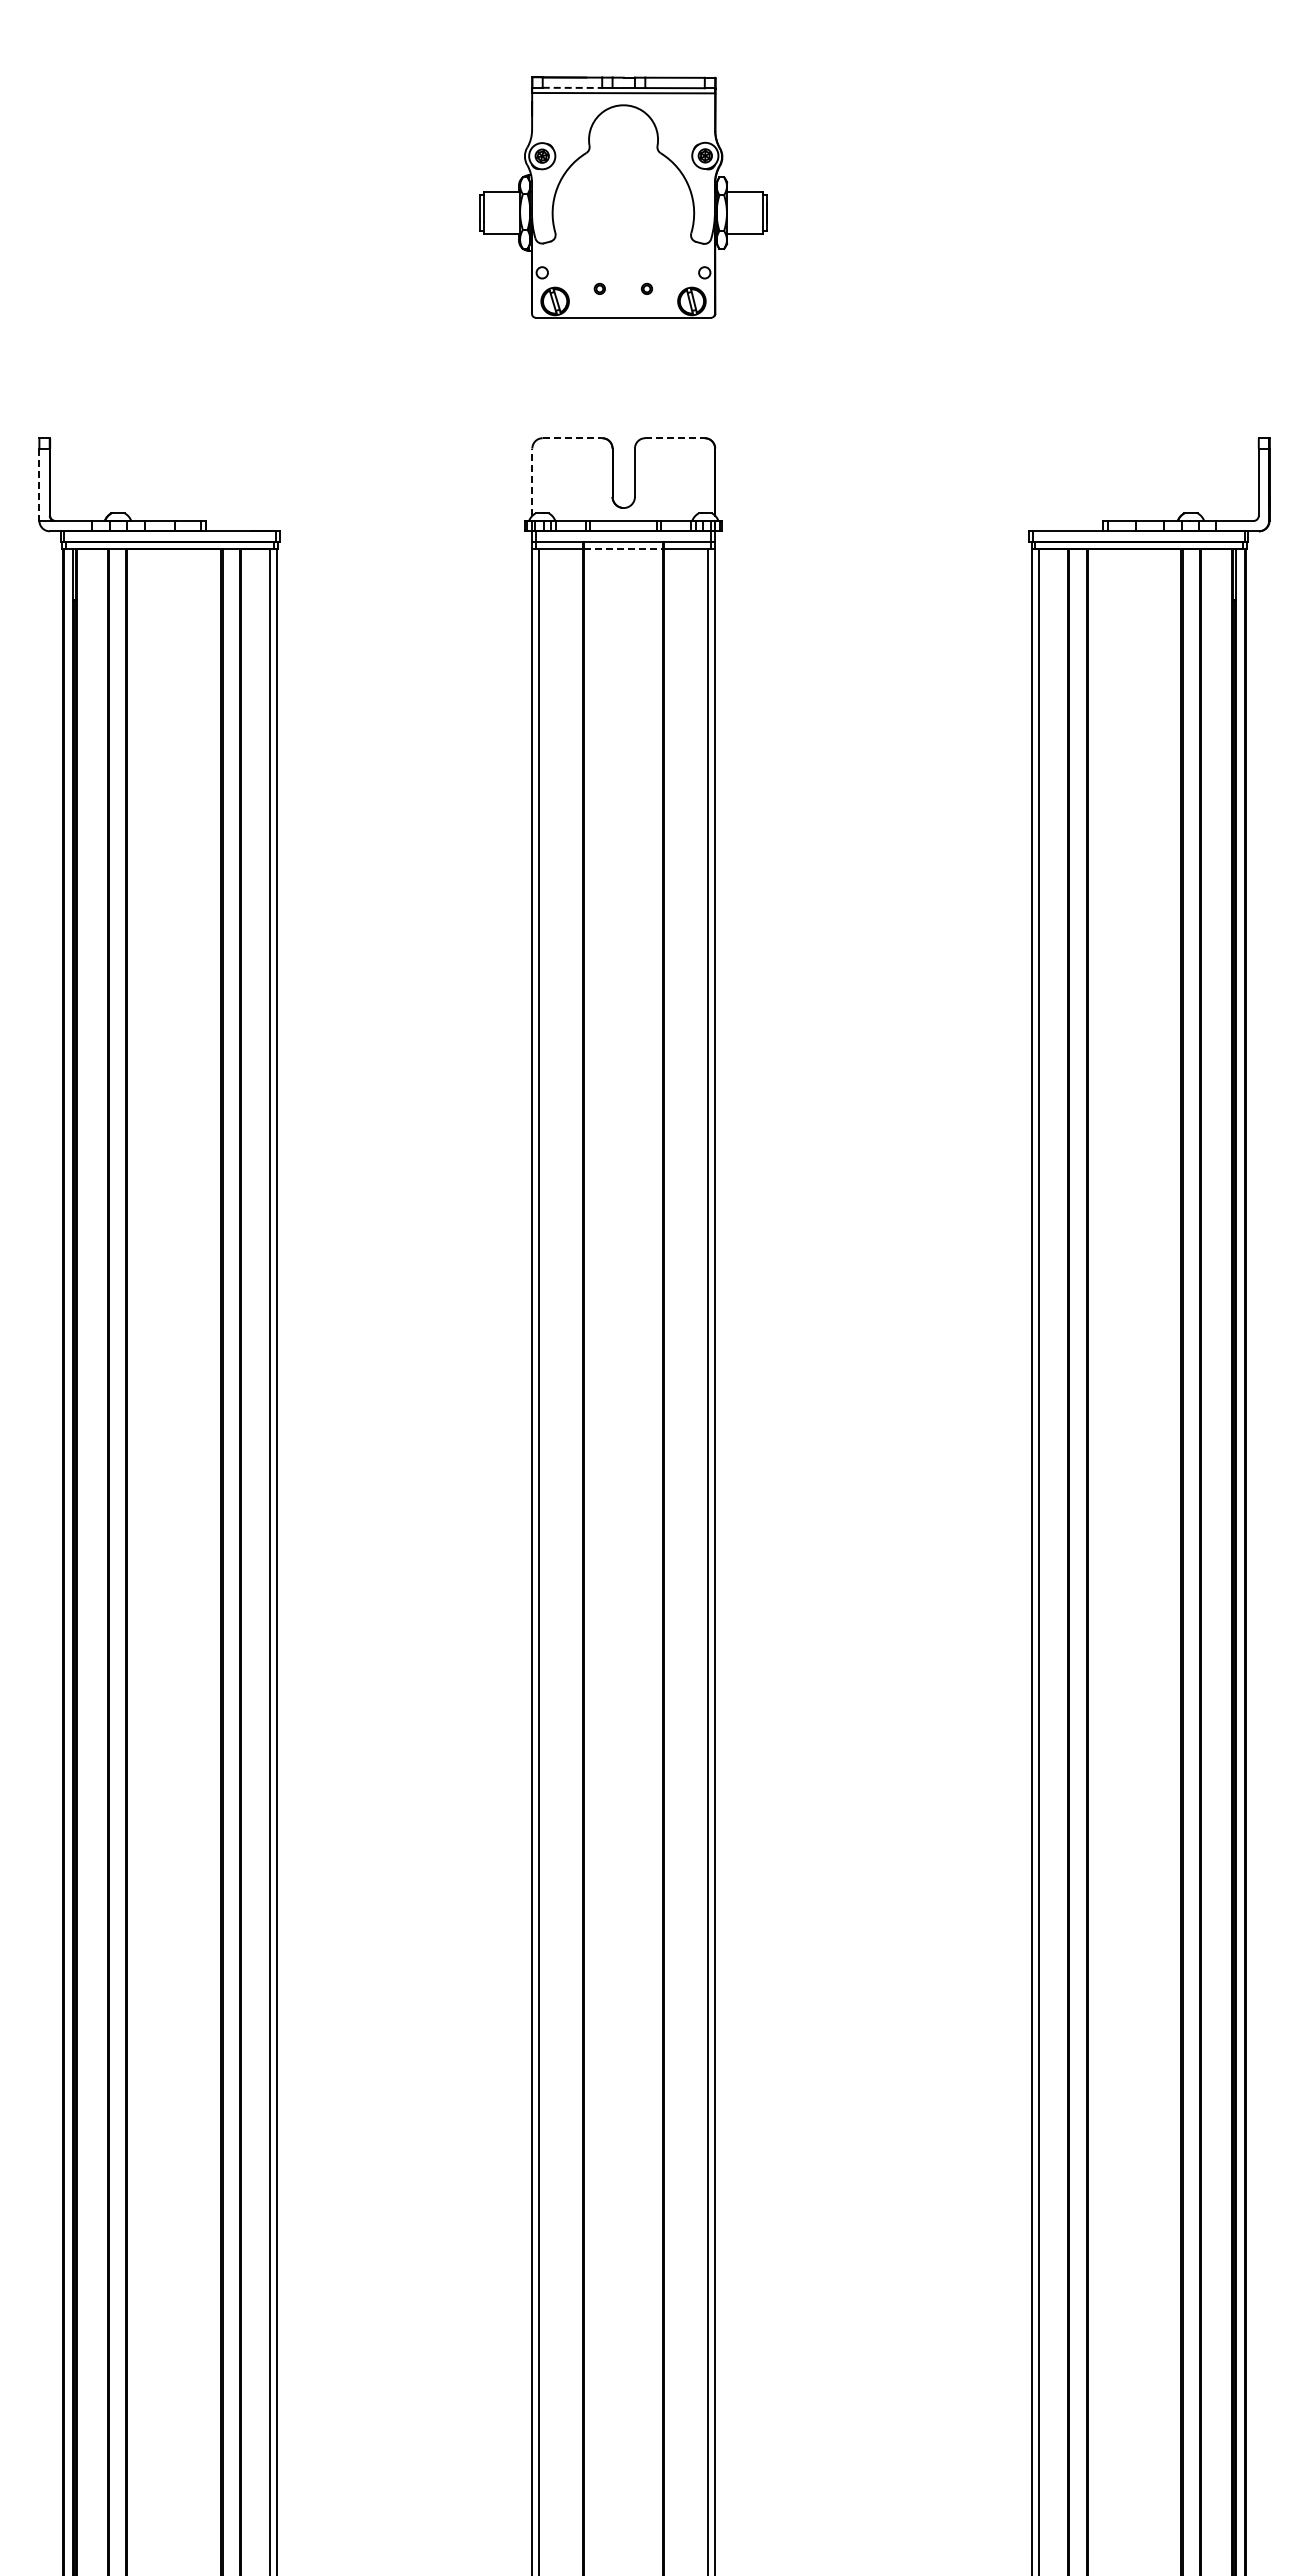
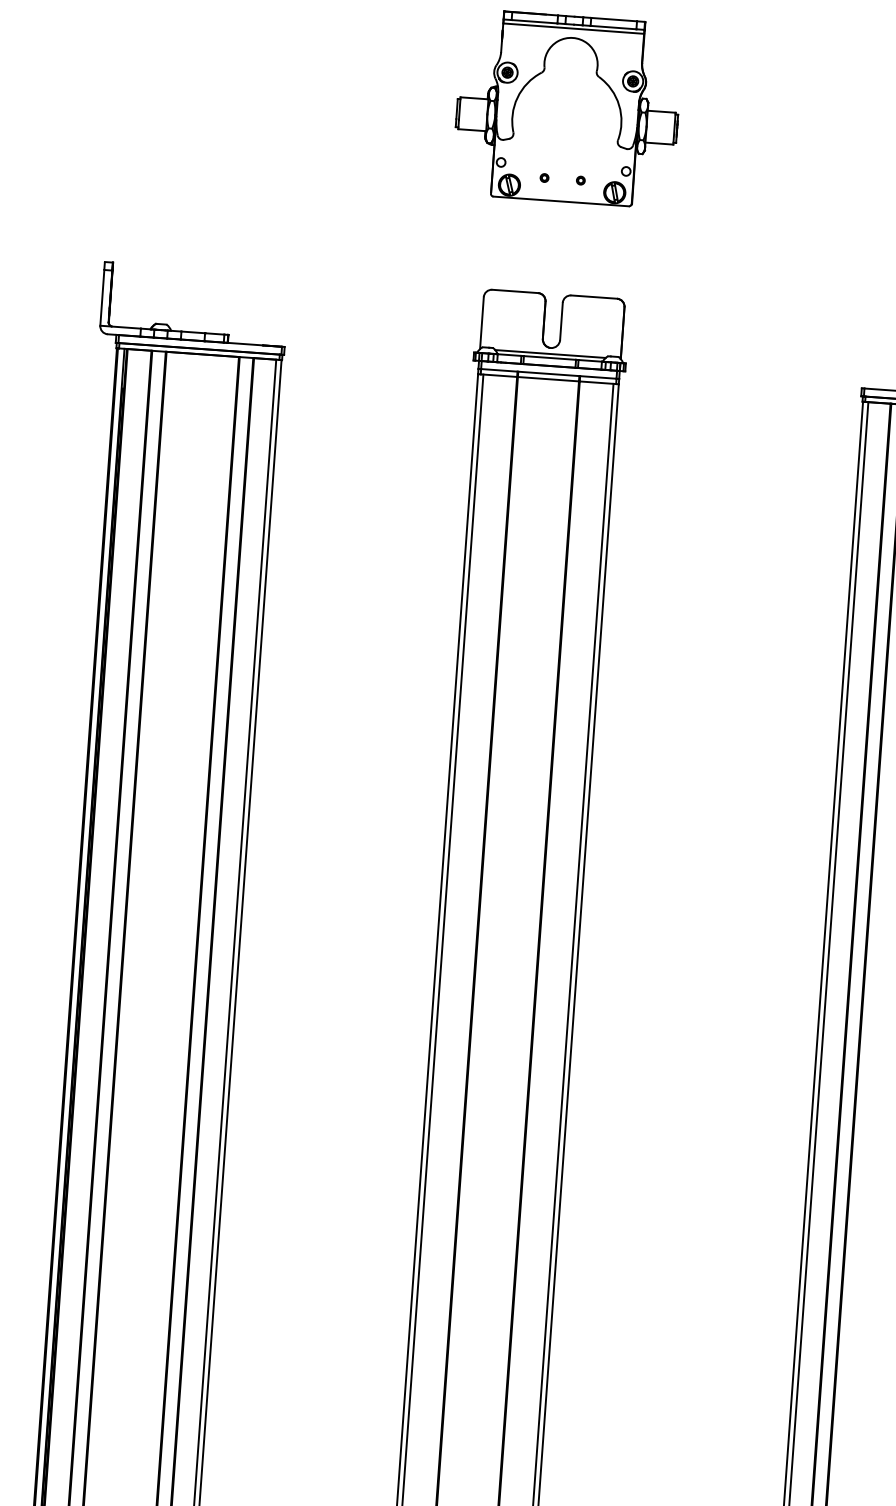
line: (572, 87) -> (534, 21), dashed -> solid
line: (572, 438) -> (515, 291), dashed -> solid
line: (675, 438) -> (594, 297), dashed -> solid
line: (532, 482) -> (482, 323), dashed -> solid
line: (39, 485) -> (102, 298), dashed -> solid
line: (623, 515) -> (550, 353), added
line: (623, 548) -> (548, 379), dashed -> solid

